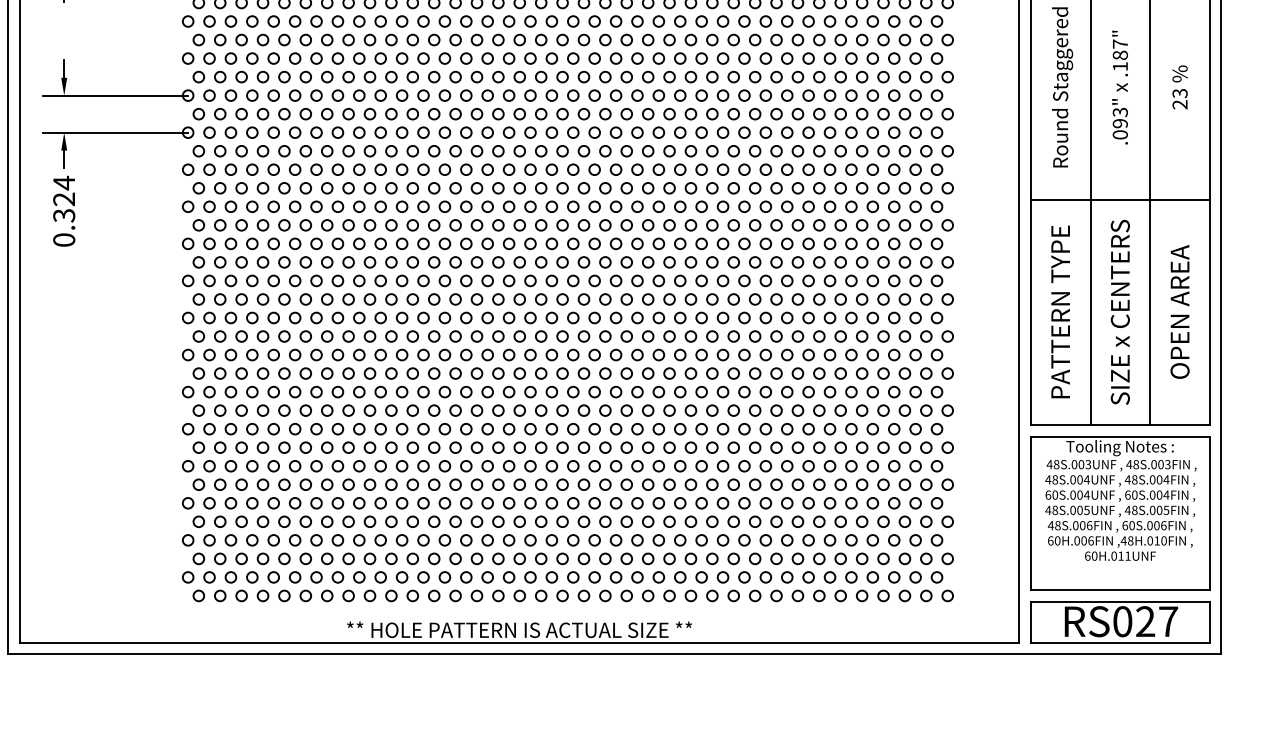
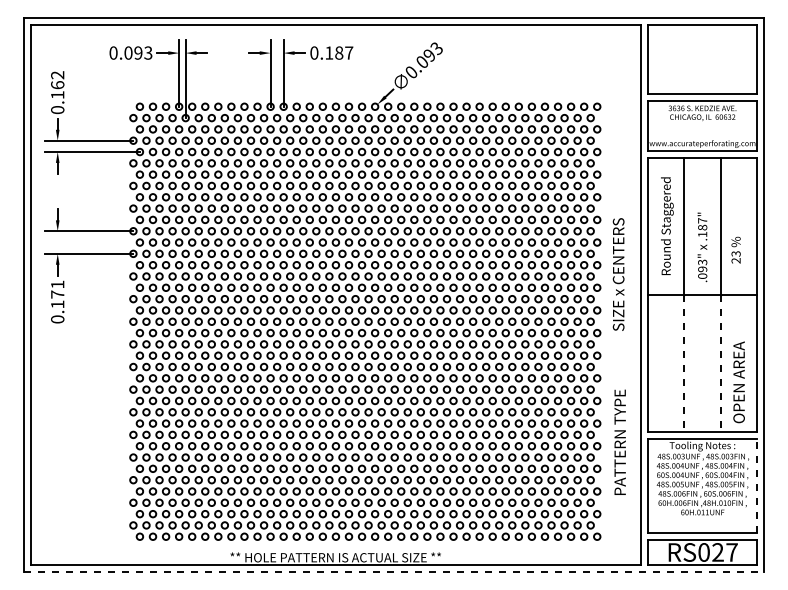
text: (1179, 86) -> (735, 249), moved
text: (1120, 87) -> (702, 247), moved
text: (63, 199) -> (57, 294), 0.324 -> 0.171
text: (1059, 310) -> (619, 441), moved
line: (1090, 312) -> (684, 363), solid -> dashed
text: (1120, 312) -> (618, 274), moved
line: (1149, 312) -> (720, 363), solid -> dashed
text: (1179, 312) -> (738, 382), moved
line: (1210, 513) -> (757, 486), solid -> dashed
line: (615, 654) -> (394, 572), solid -> dashed

